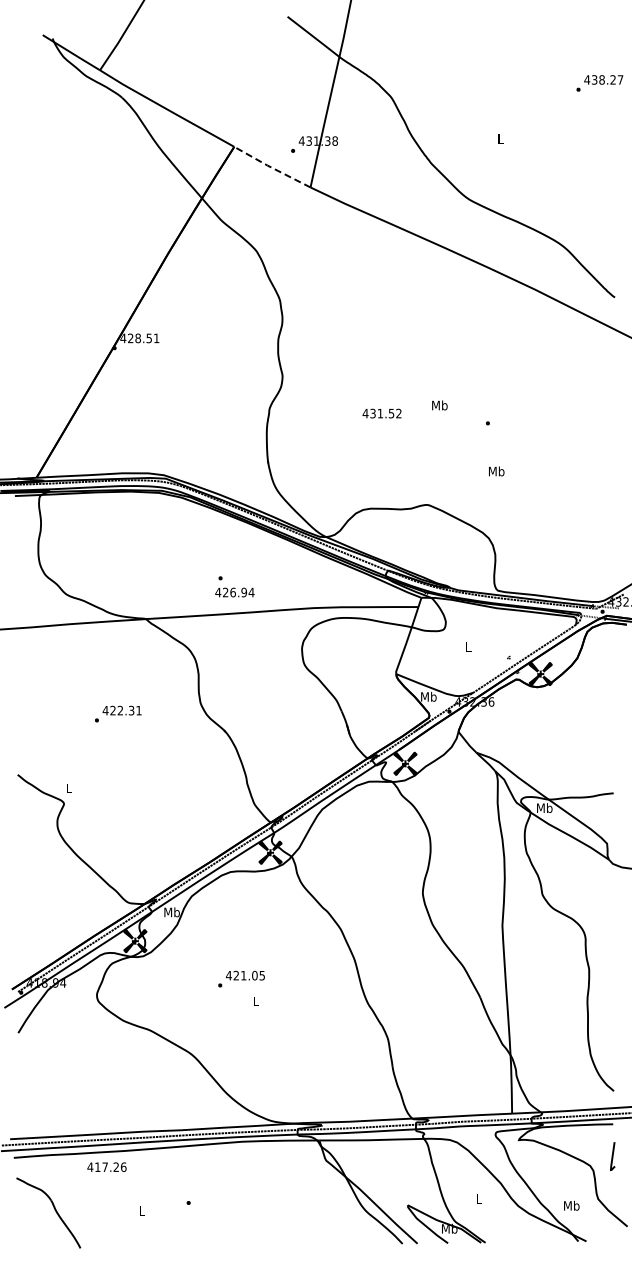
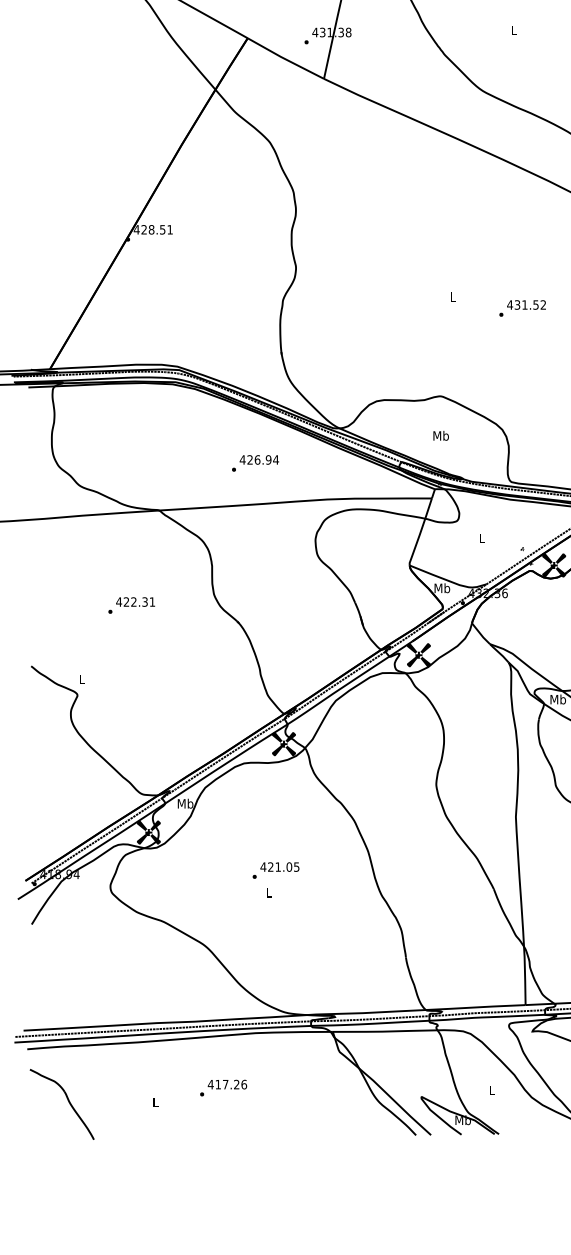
line: (270, 167) -> (283, 58), dashed -> solid
text: (439, 405) -> (452, 296), Mb -> L
text: (381, 413) -> (525, 304), moved
text: (496, 471) -> (440, 435), moved
text: (234, 592) -> (258, 459), moved
text: (241, 978) -> (275, 869), moved
text: (106, 1166) -> (226, 1083), moved

